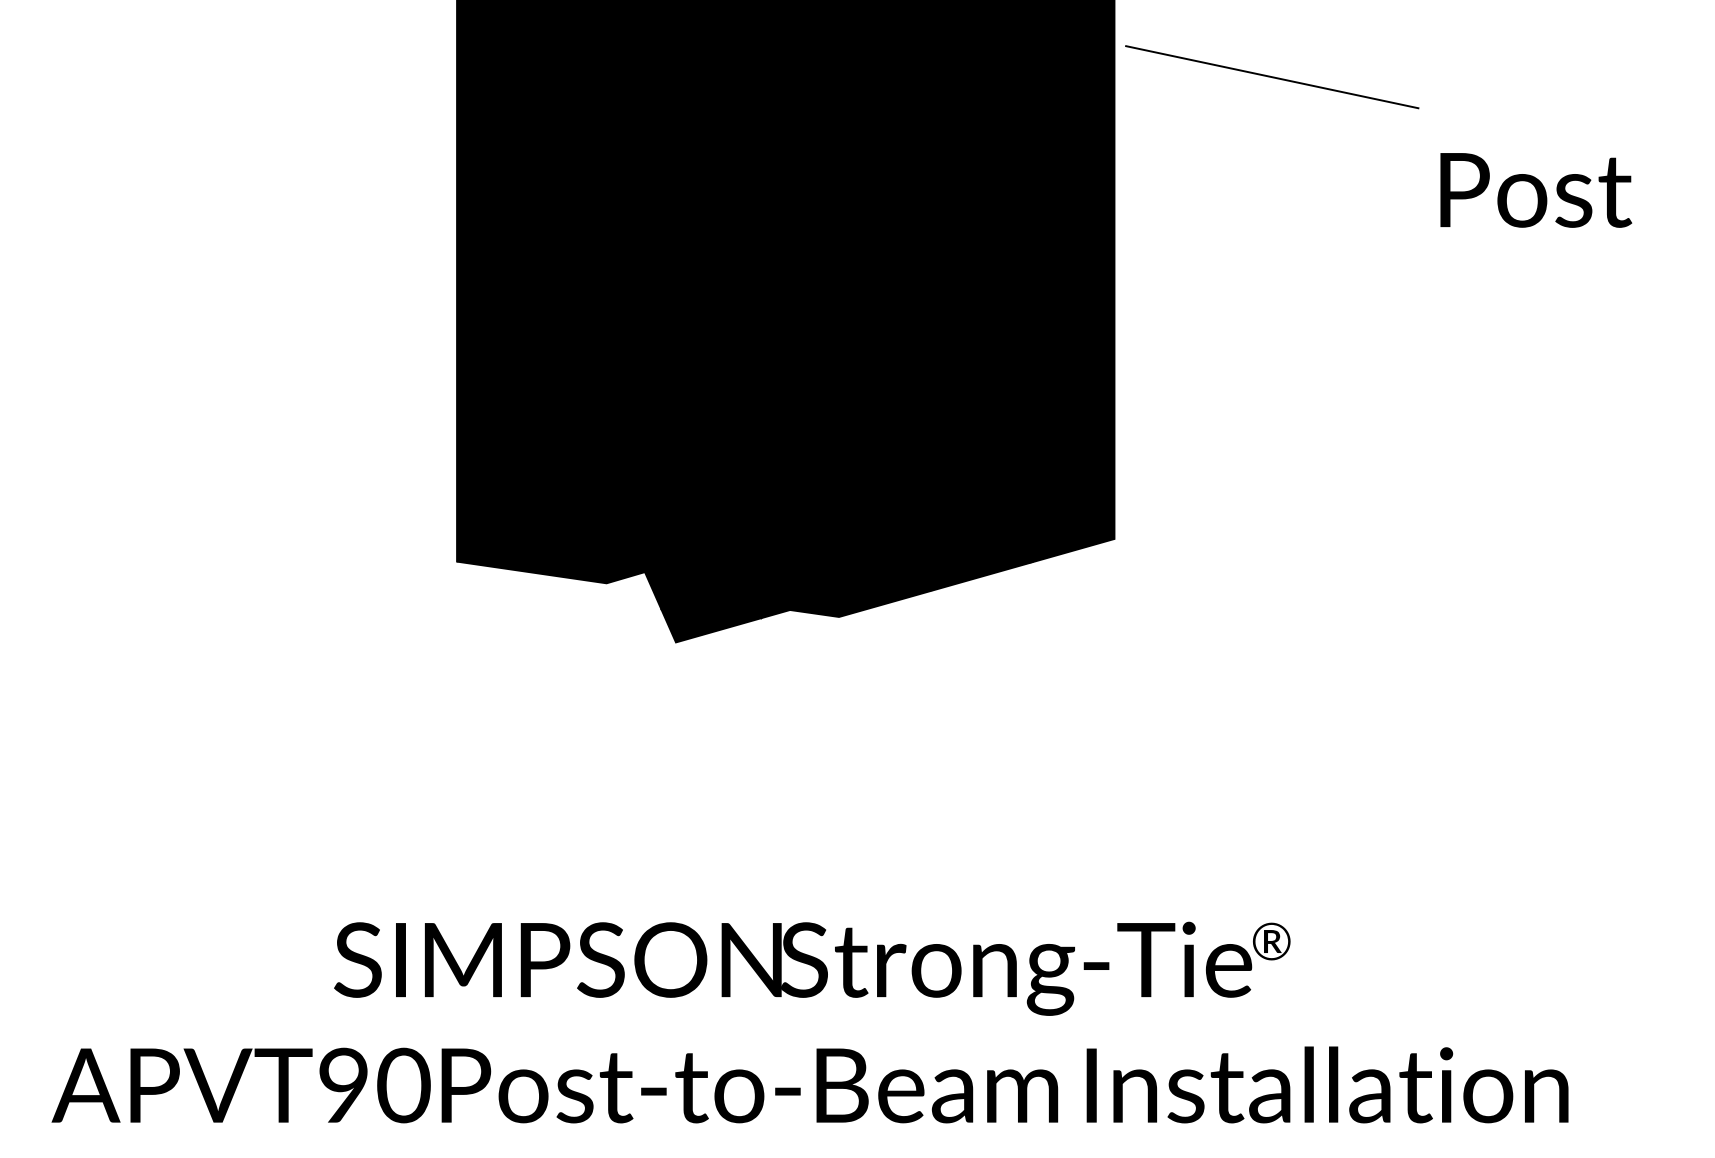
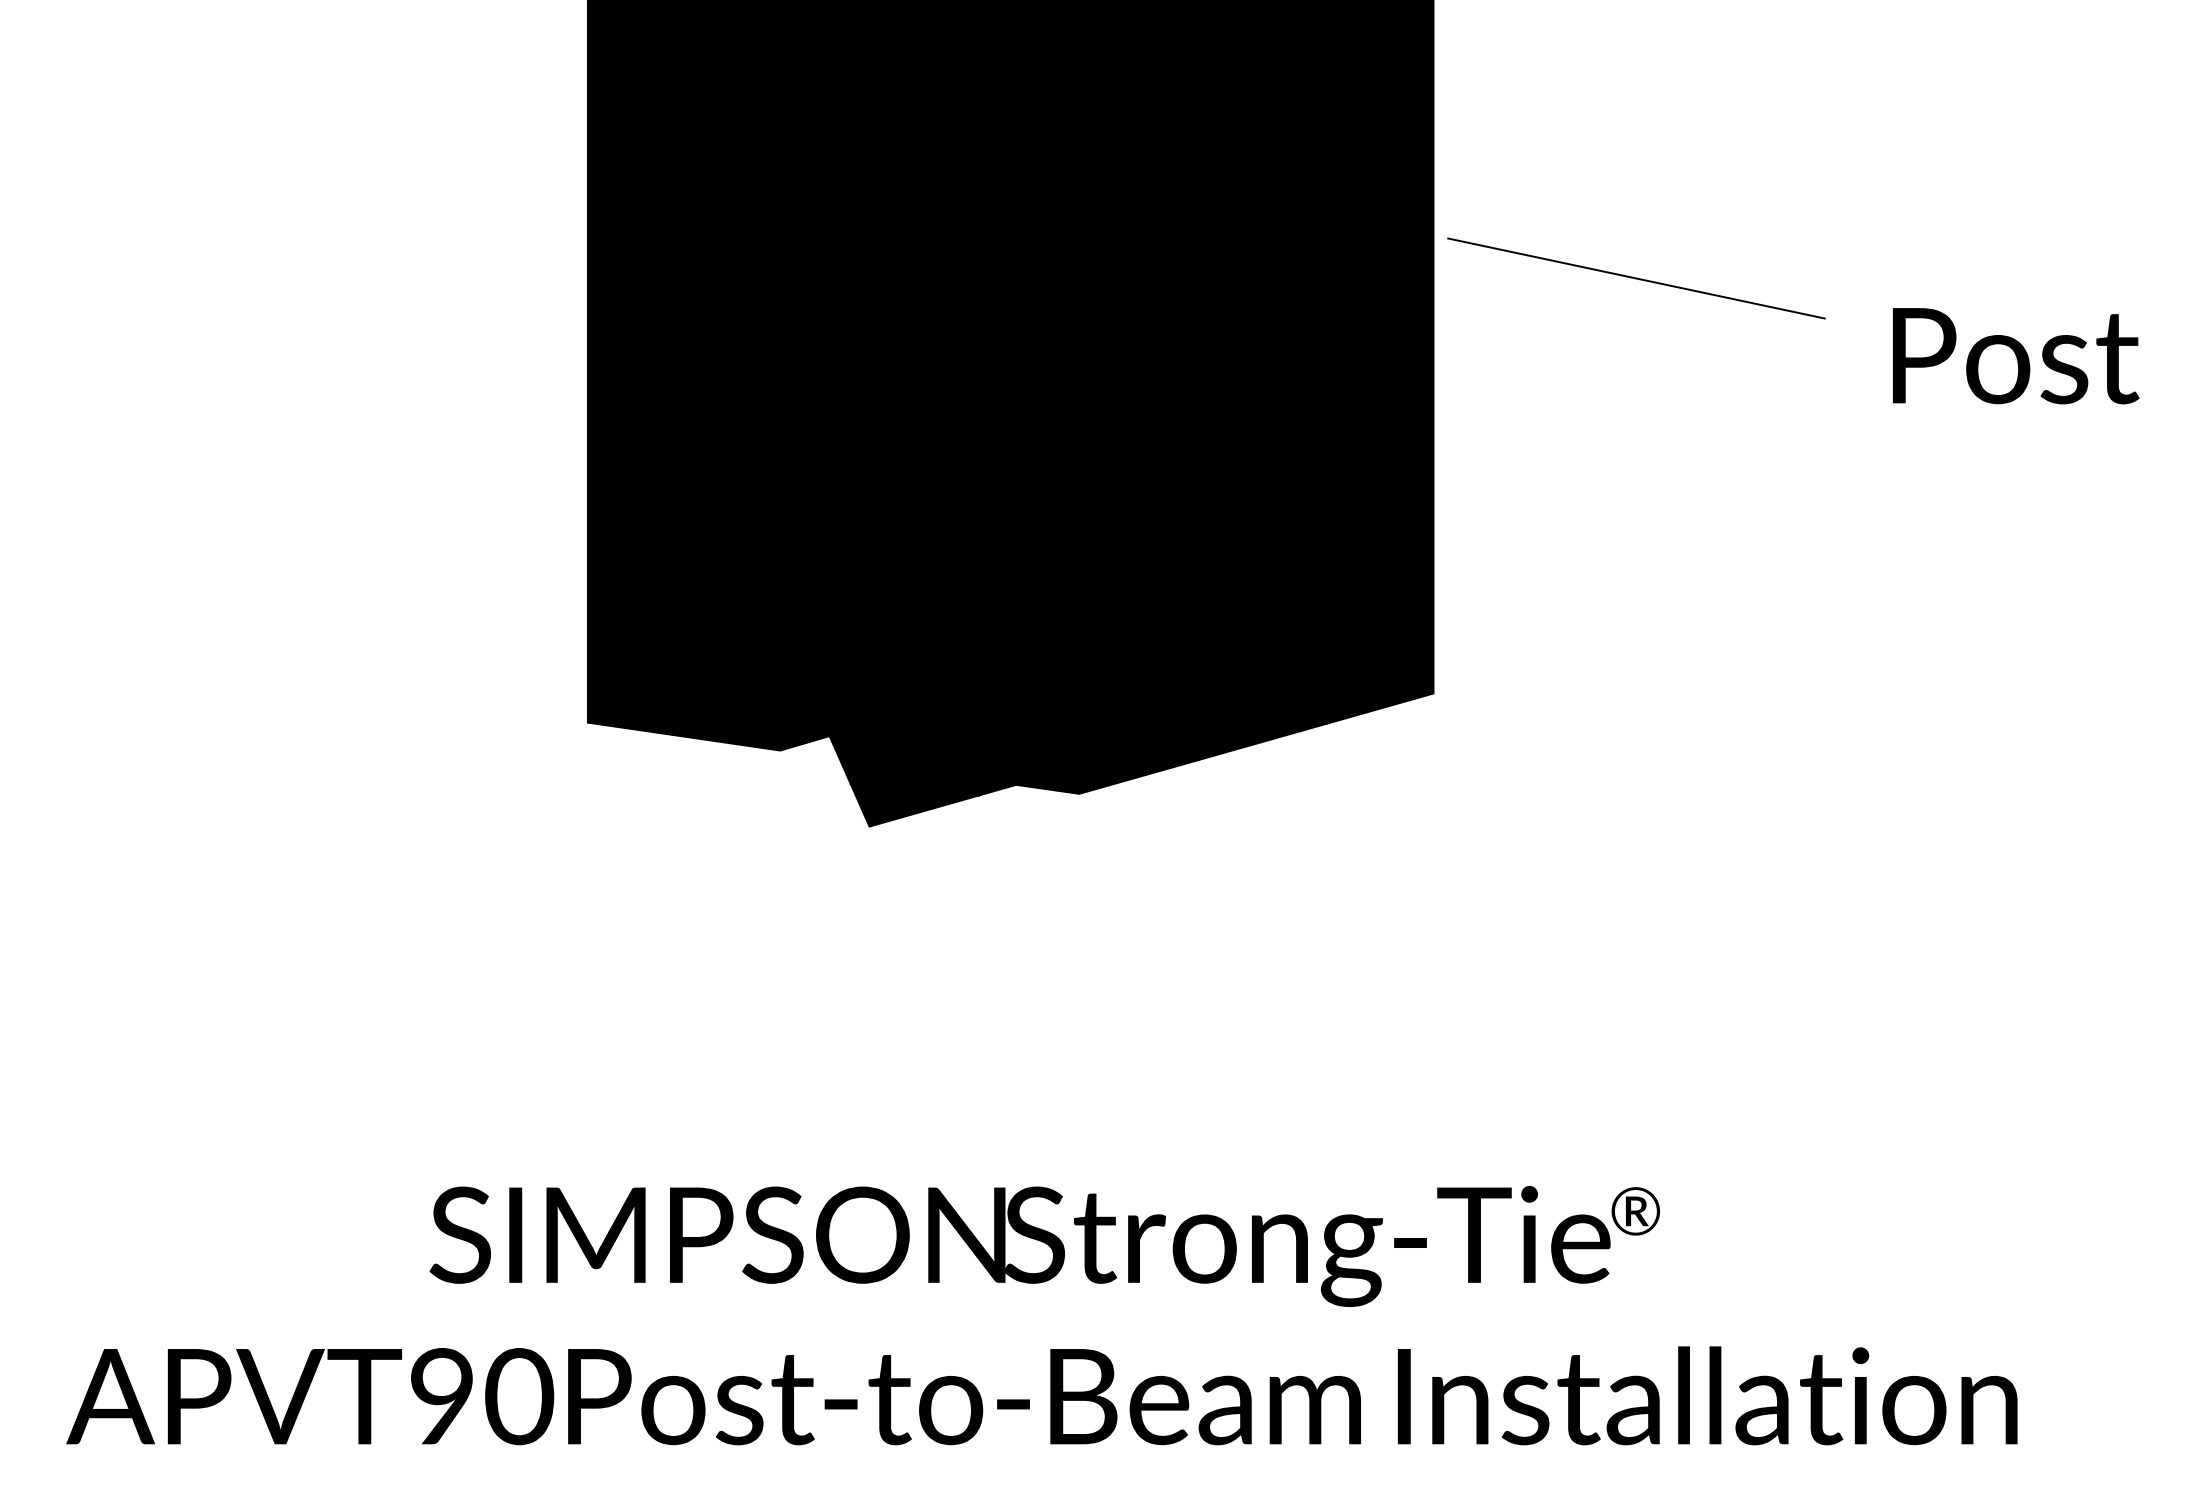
line: (1272, 77) -> (1636, 278), moved
text: (1536, 190) -> (2016, 356), moved

